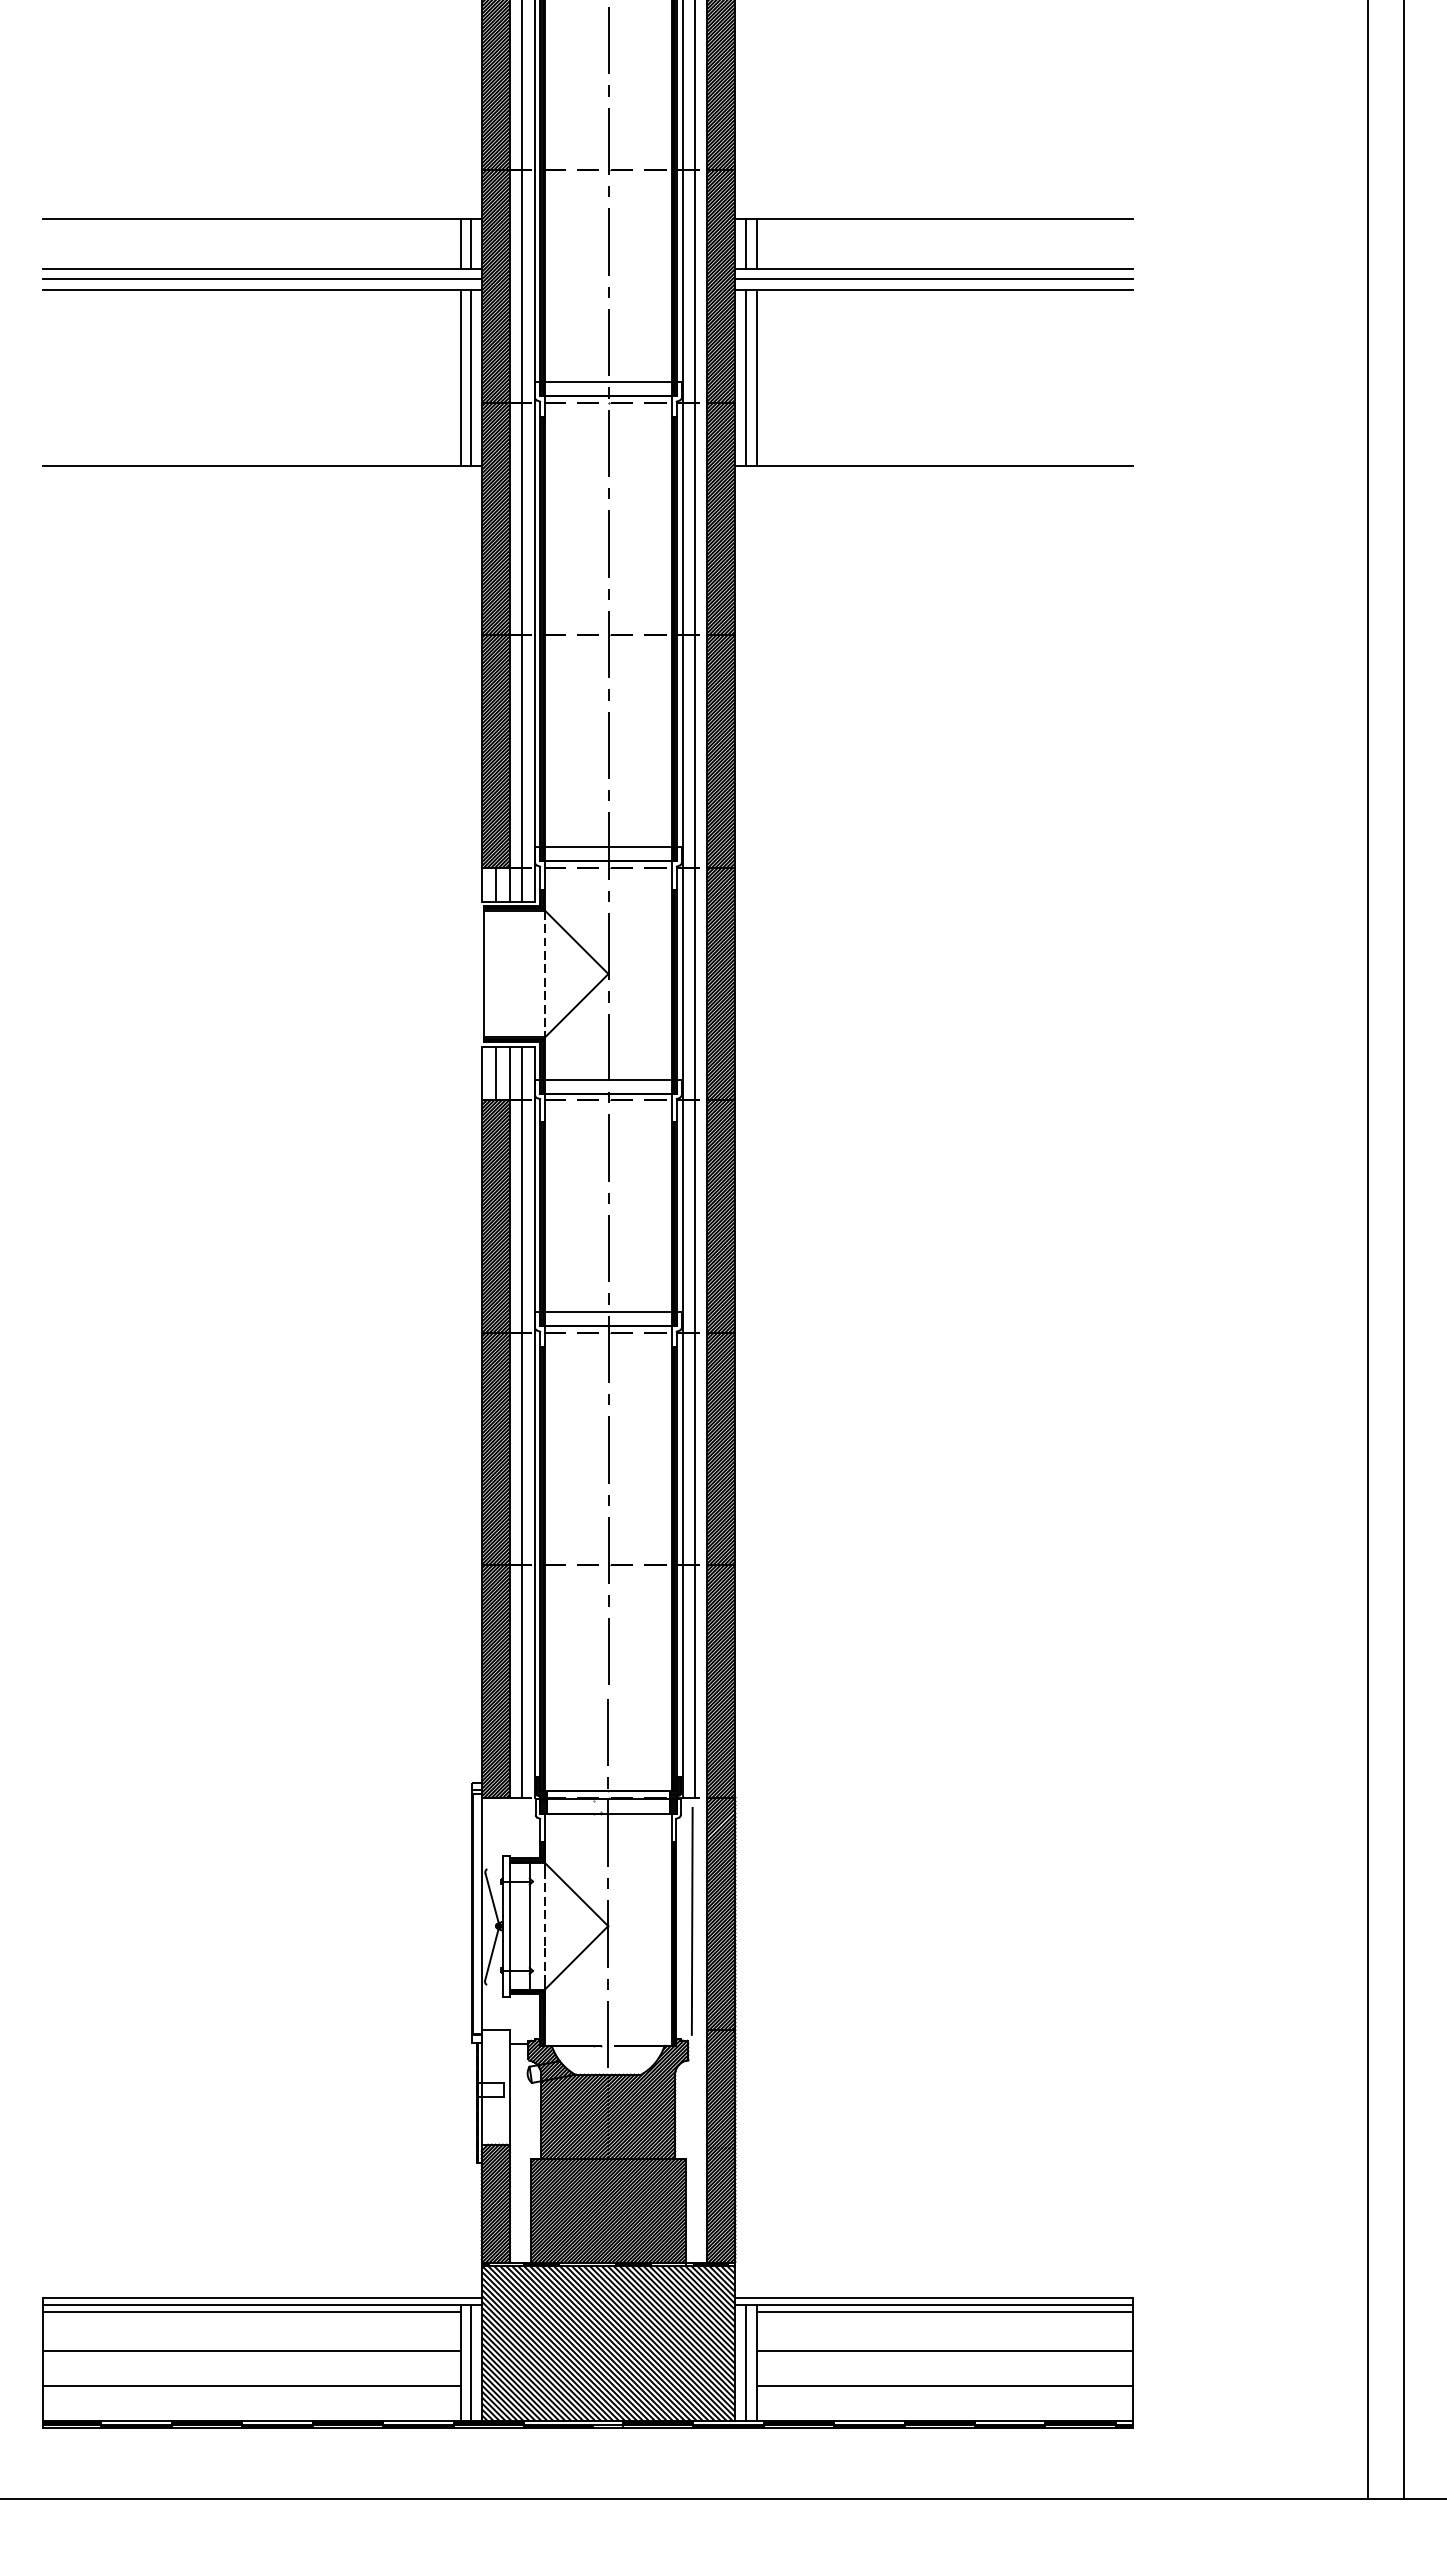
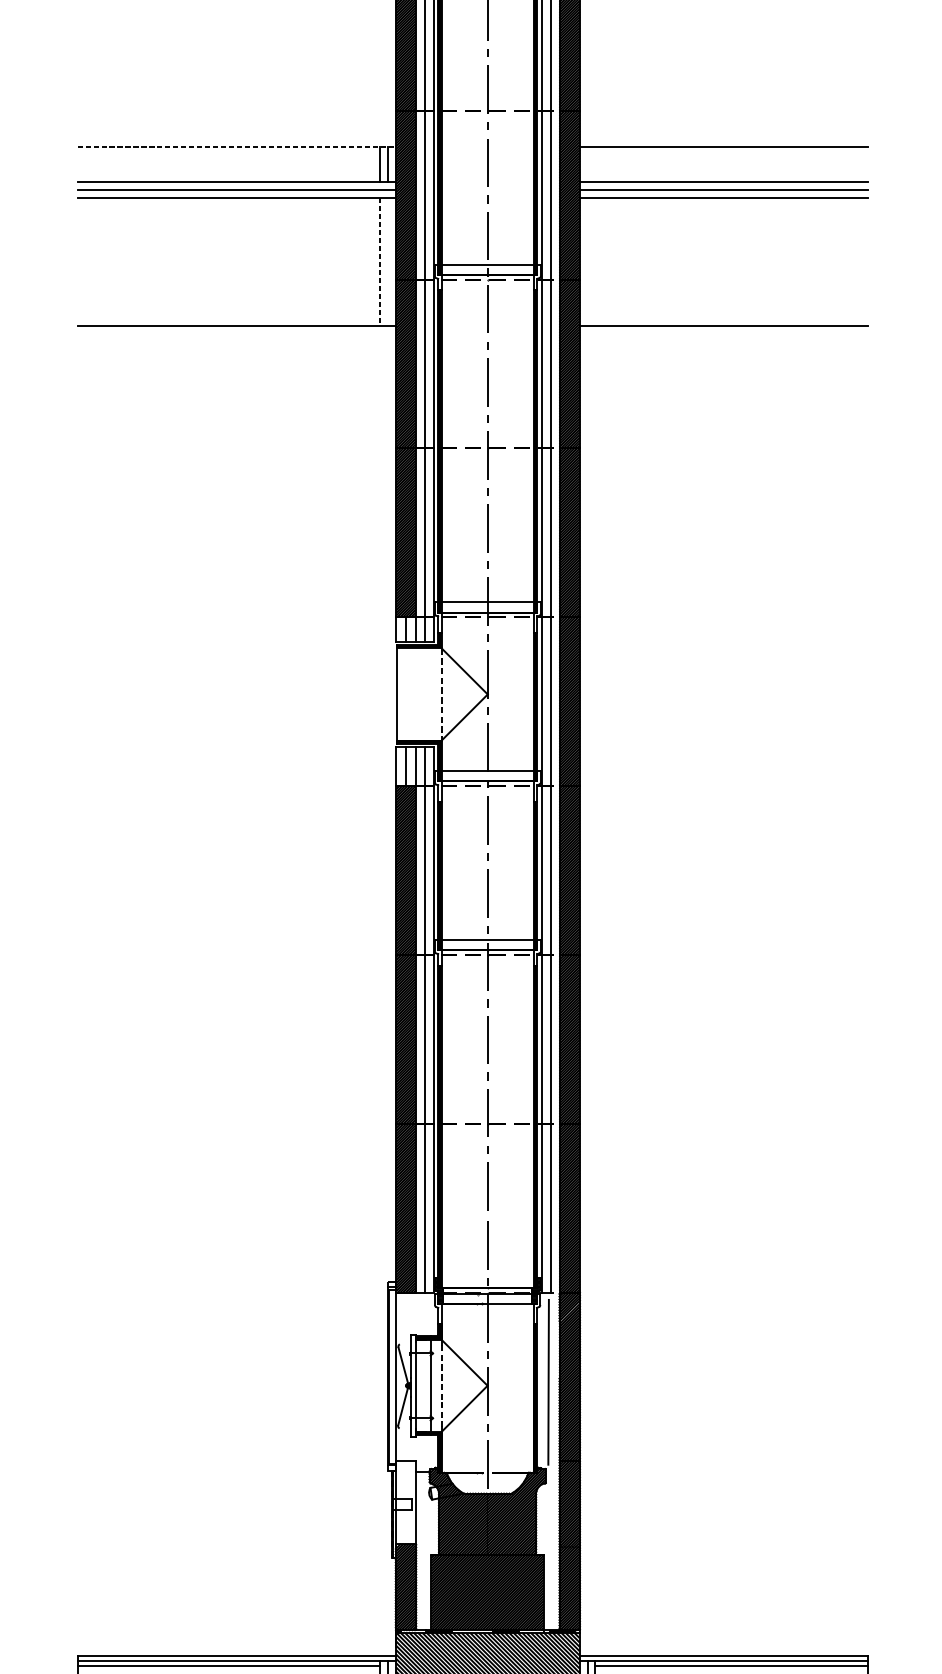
line: (263, 219) -> (237, 146), solid -> dashed
line: (745, 243) -> (587, 164), removed
line: (756, 243) -> (595, 164), removed
line: (471, 377) -> (388, 261), removed
line: (745, 377) -> (587, 261), removed
line: (756, 377) -> (595, 261), removed
line: (460, 378) -> (380, 262), solid -> dashed

